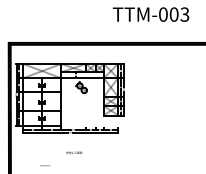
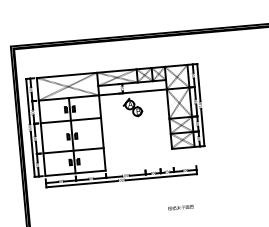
text: (74, 152) -> (181, 207), moved

